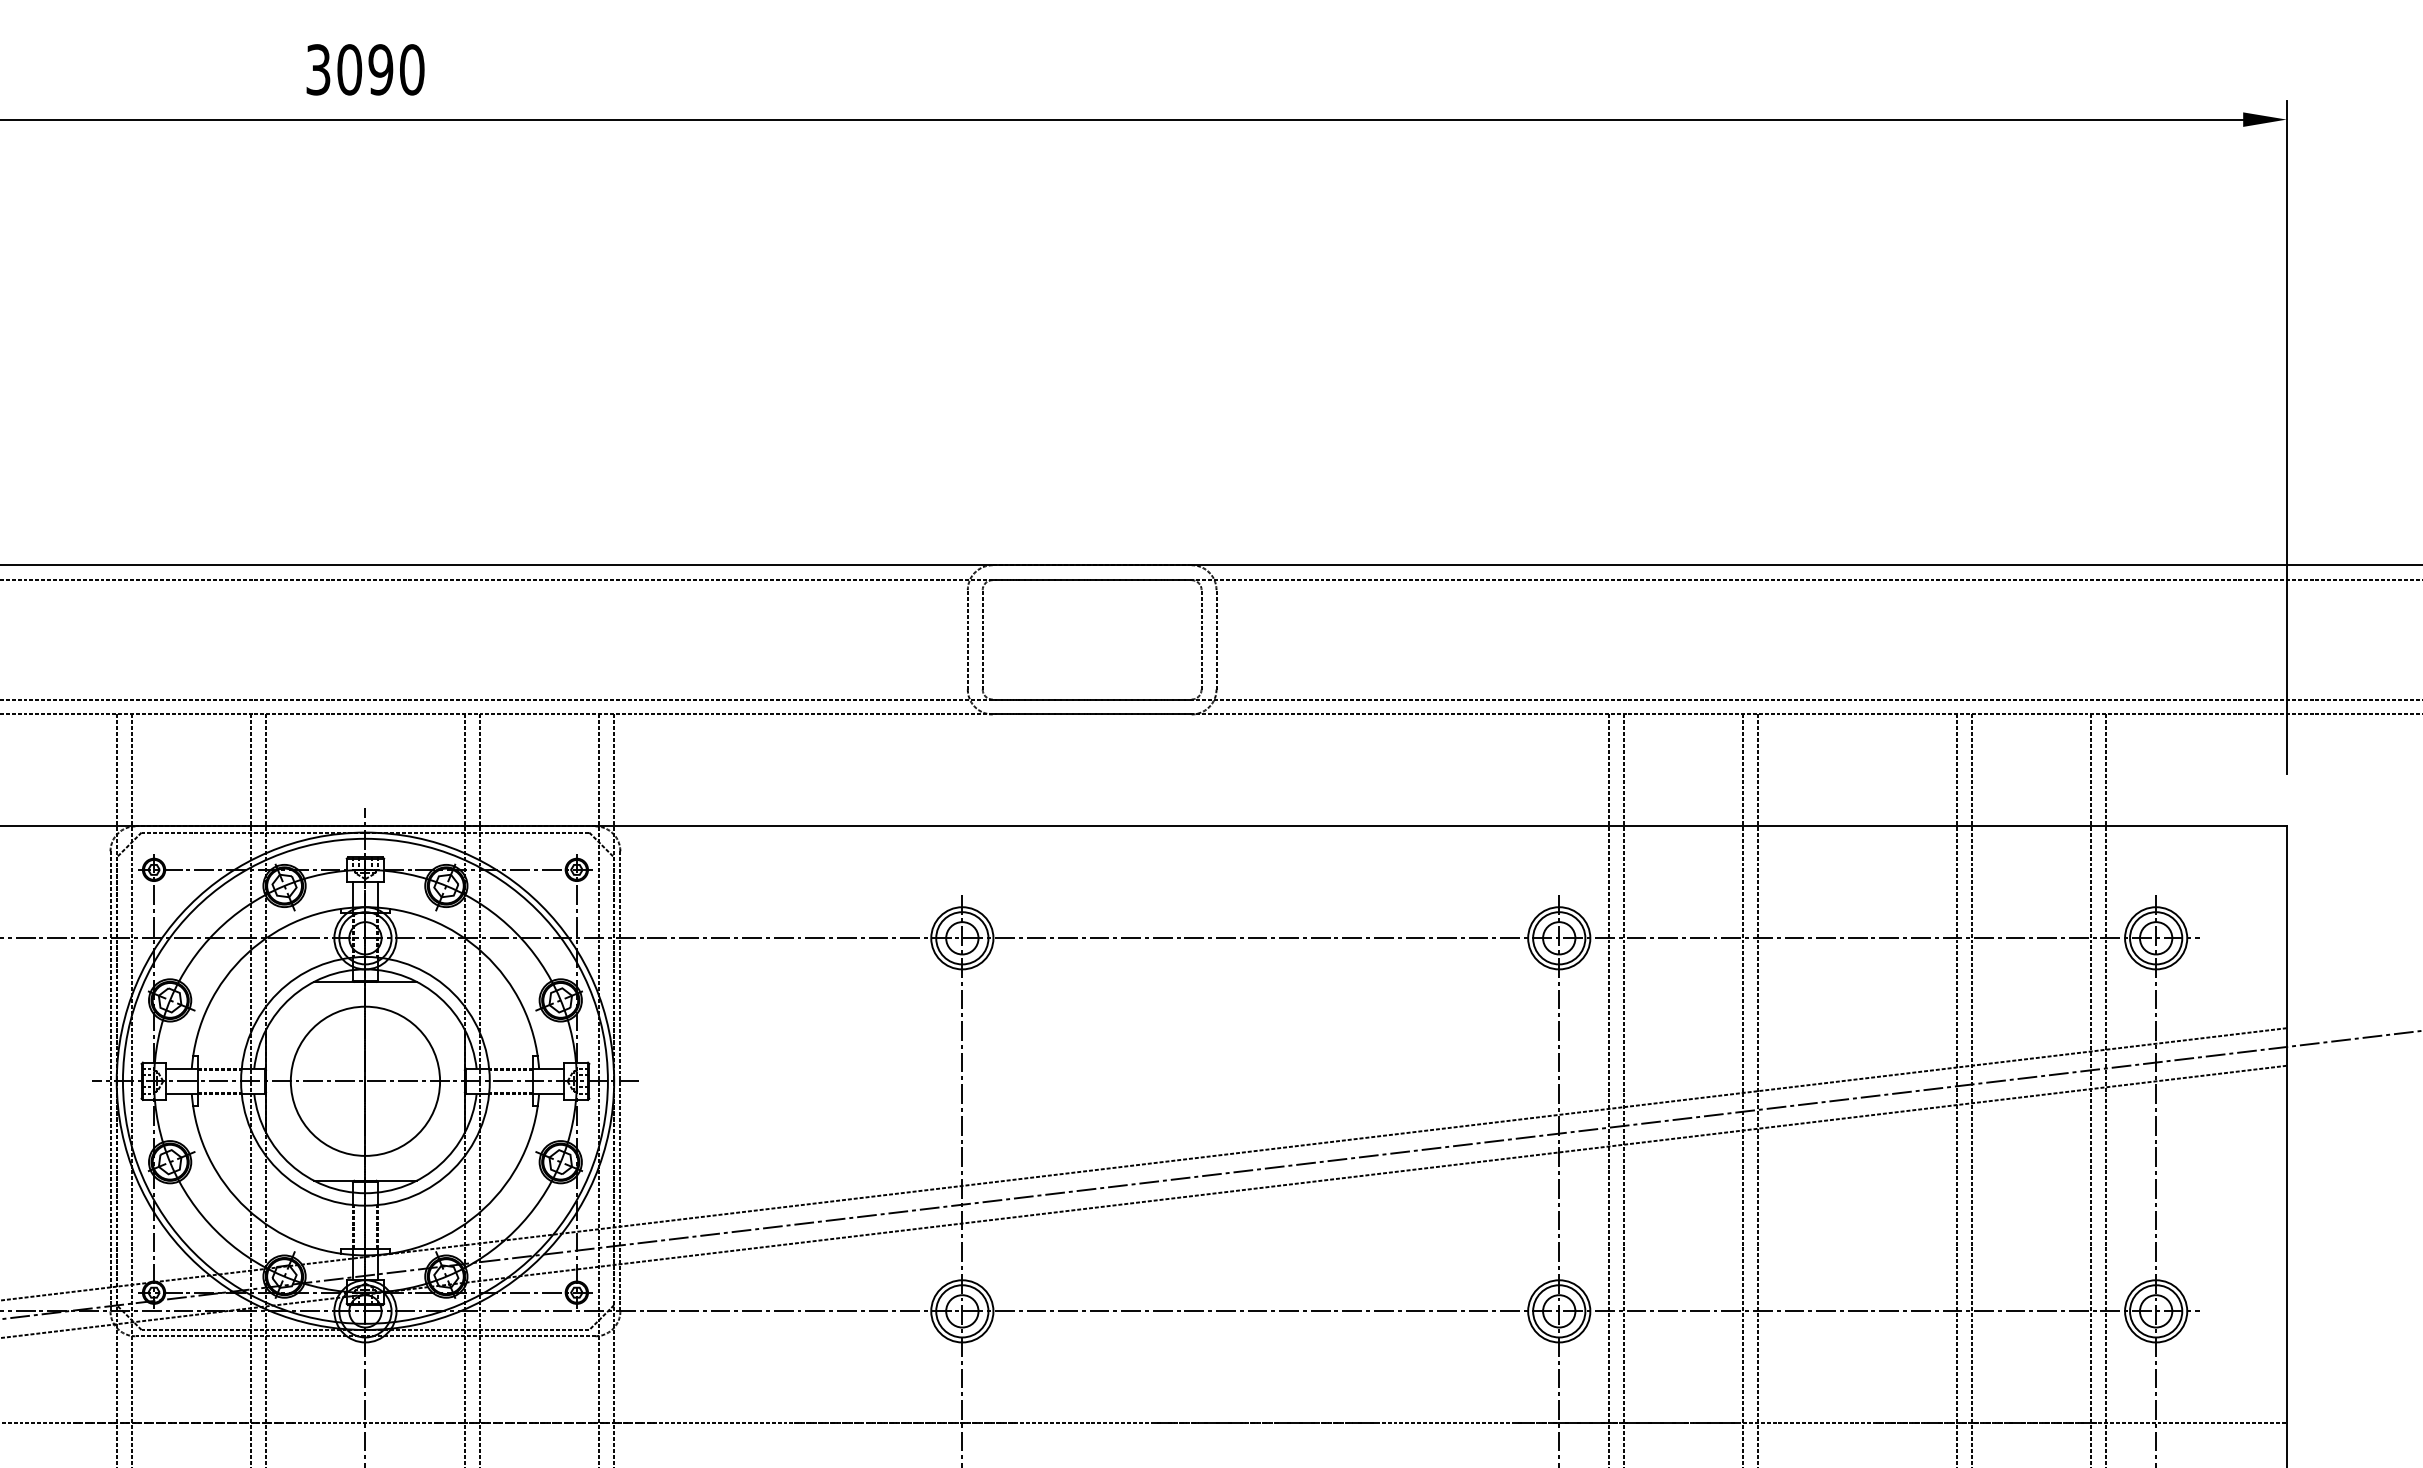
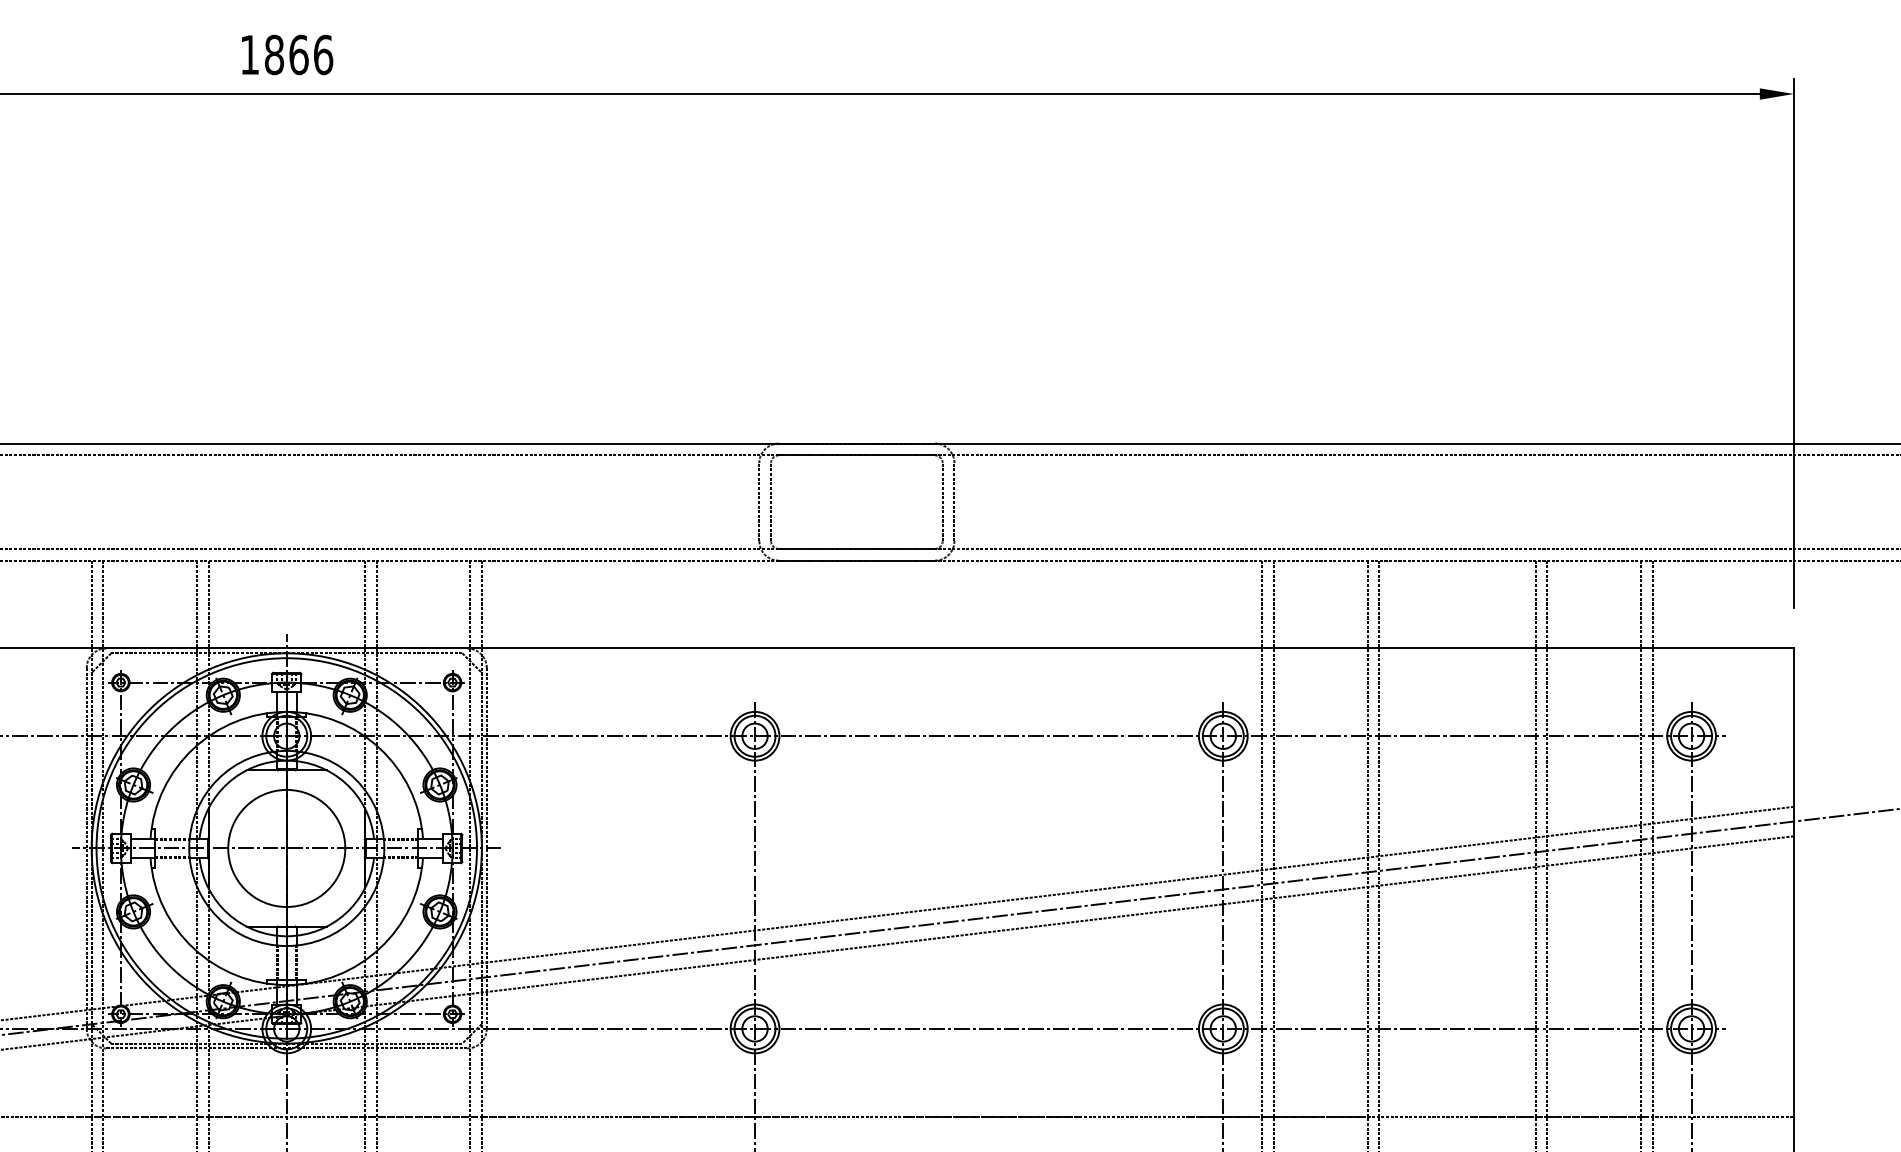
text: (365, 69) -> (286, 54), 3090 -> 1866

